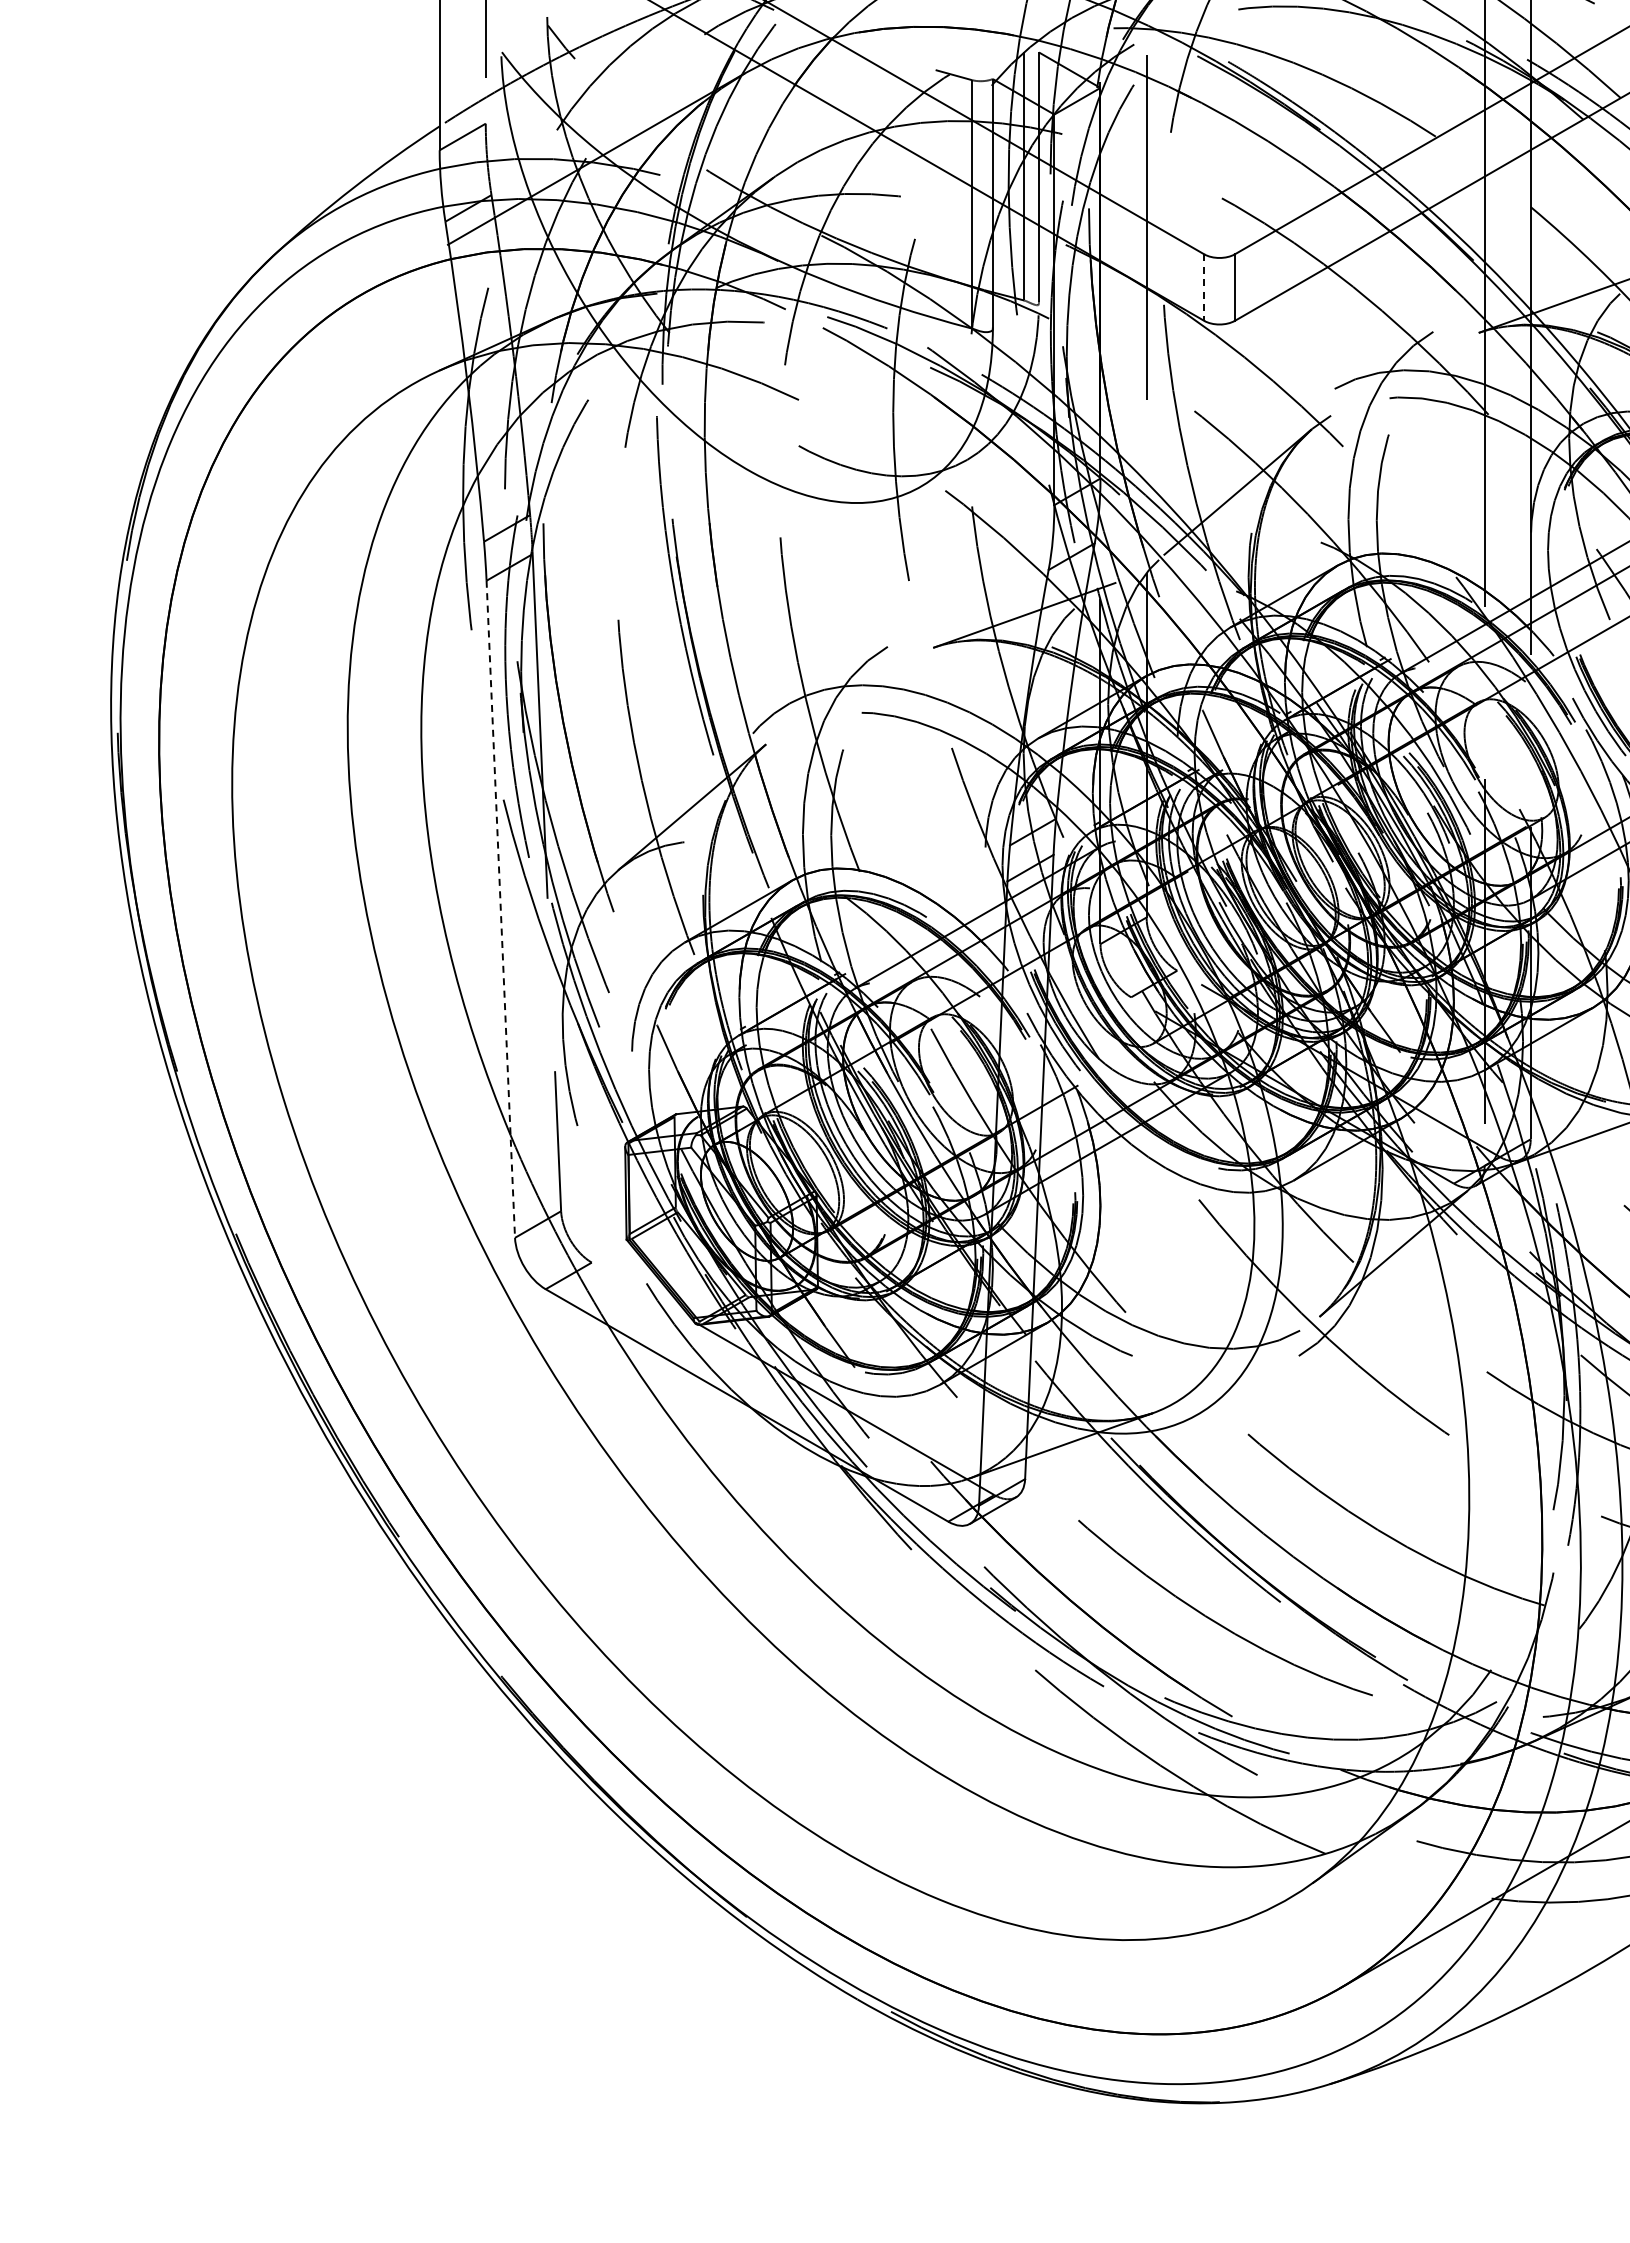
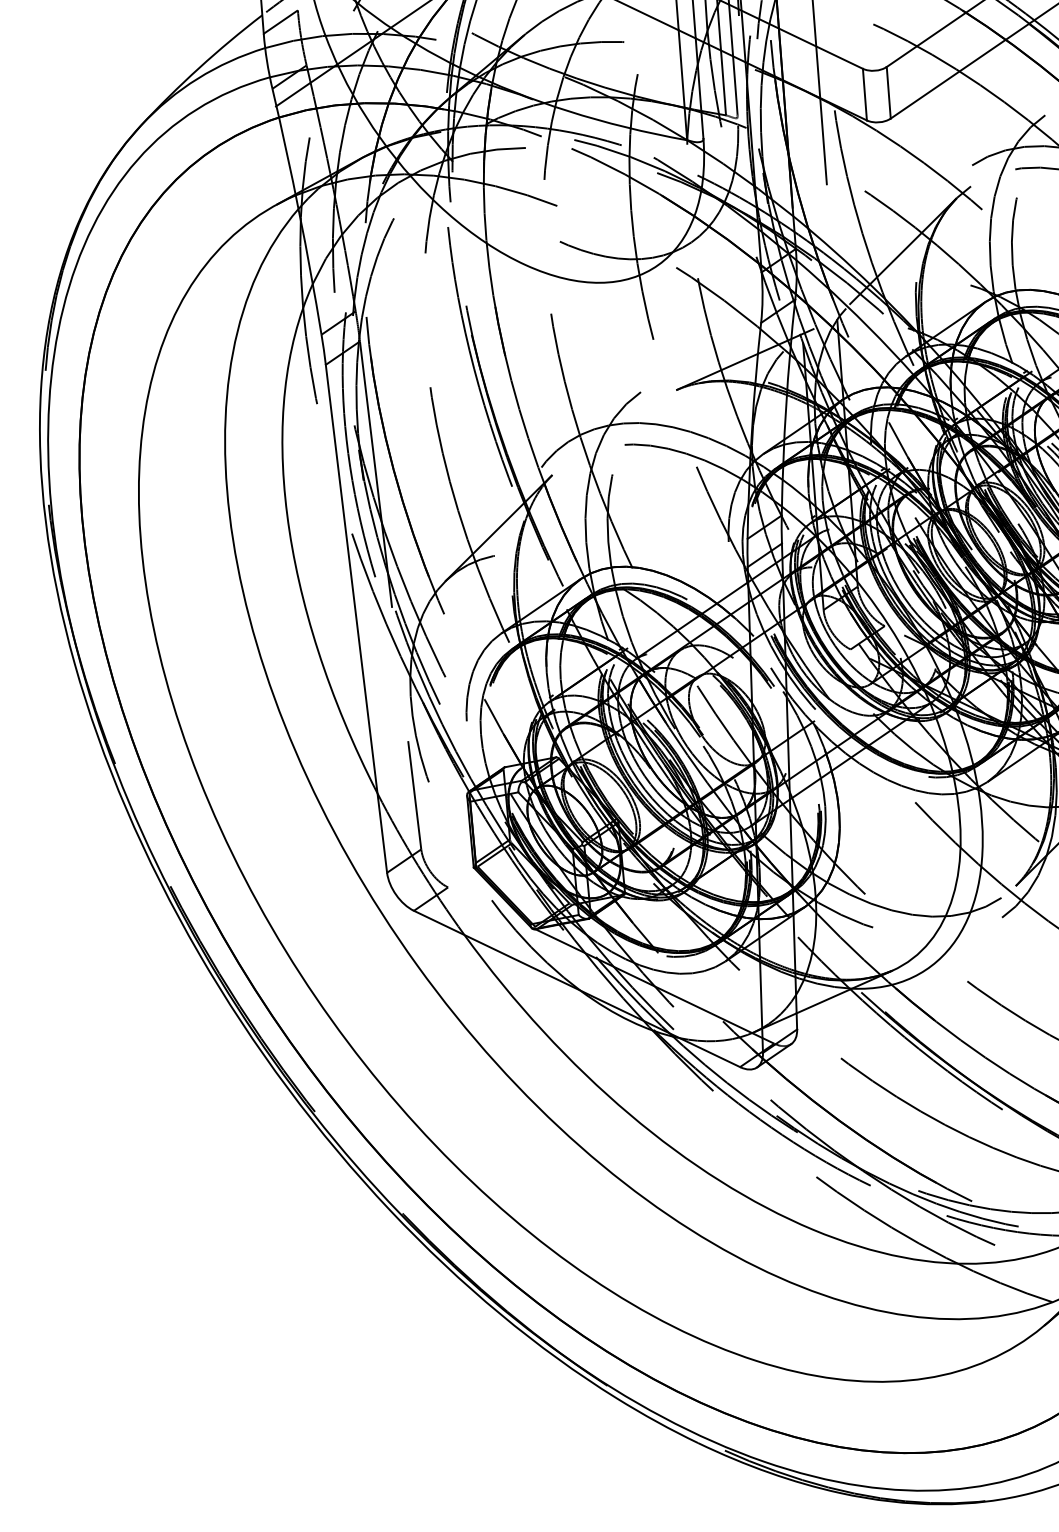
line: (1204, 288) -> (865, 95), dashed -> solid
line: (500, 909) -> (356, 618), dashed -> solid

